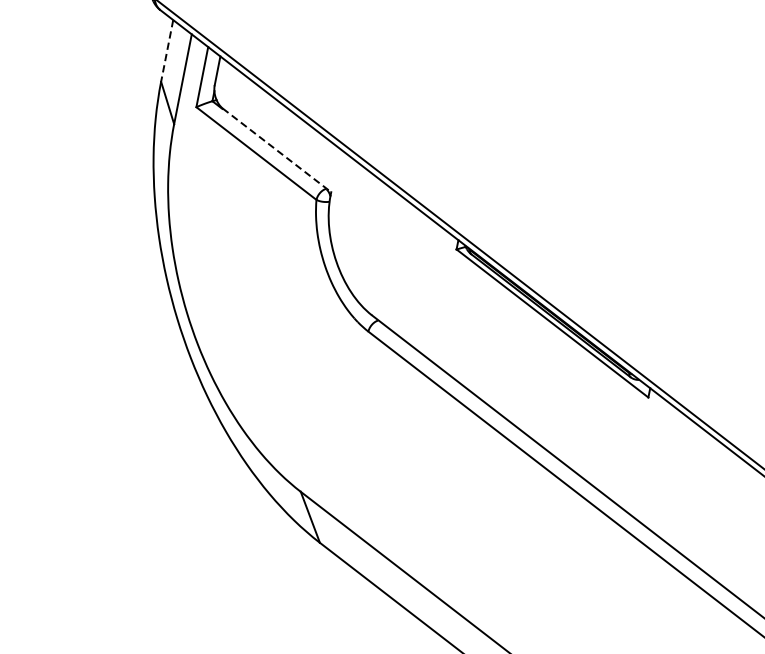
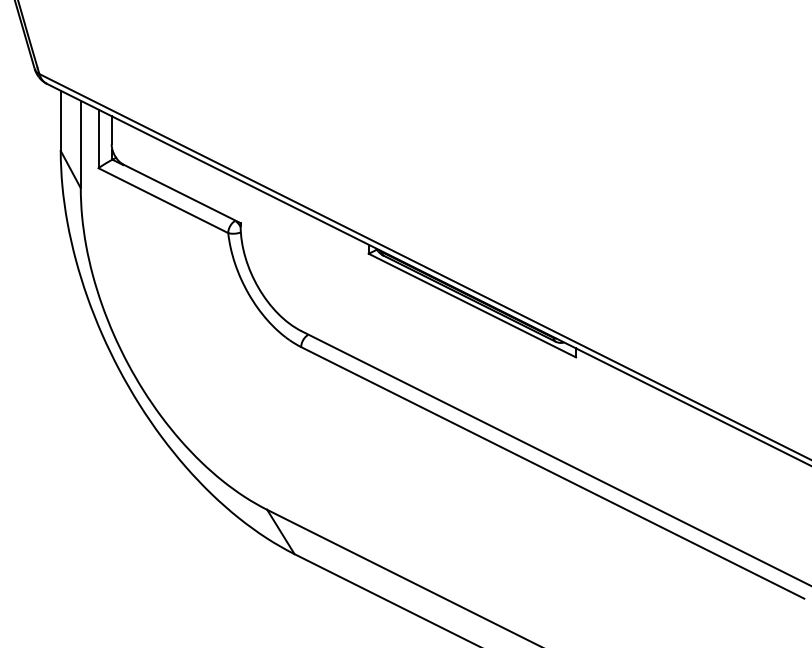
line: (166, 51) -> (60, 121), dashed -> solid
line: (277, 150) -> (182, 193), dashed -> solid

